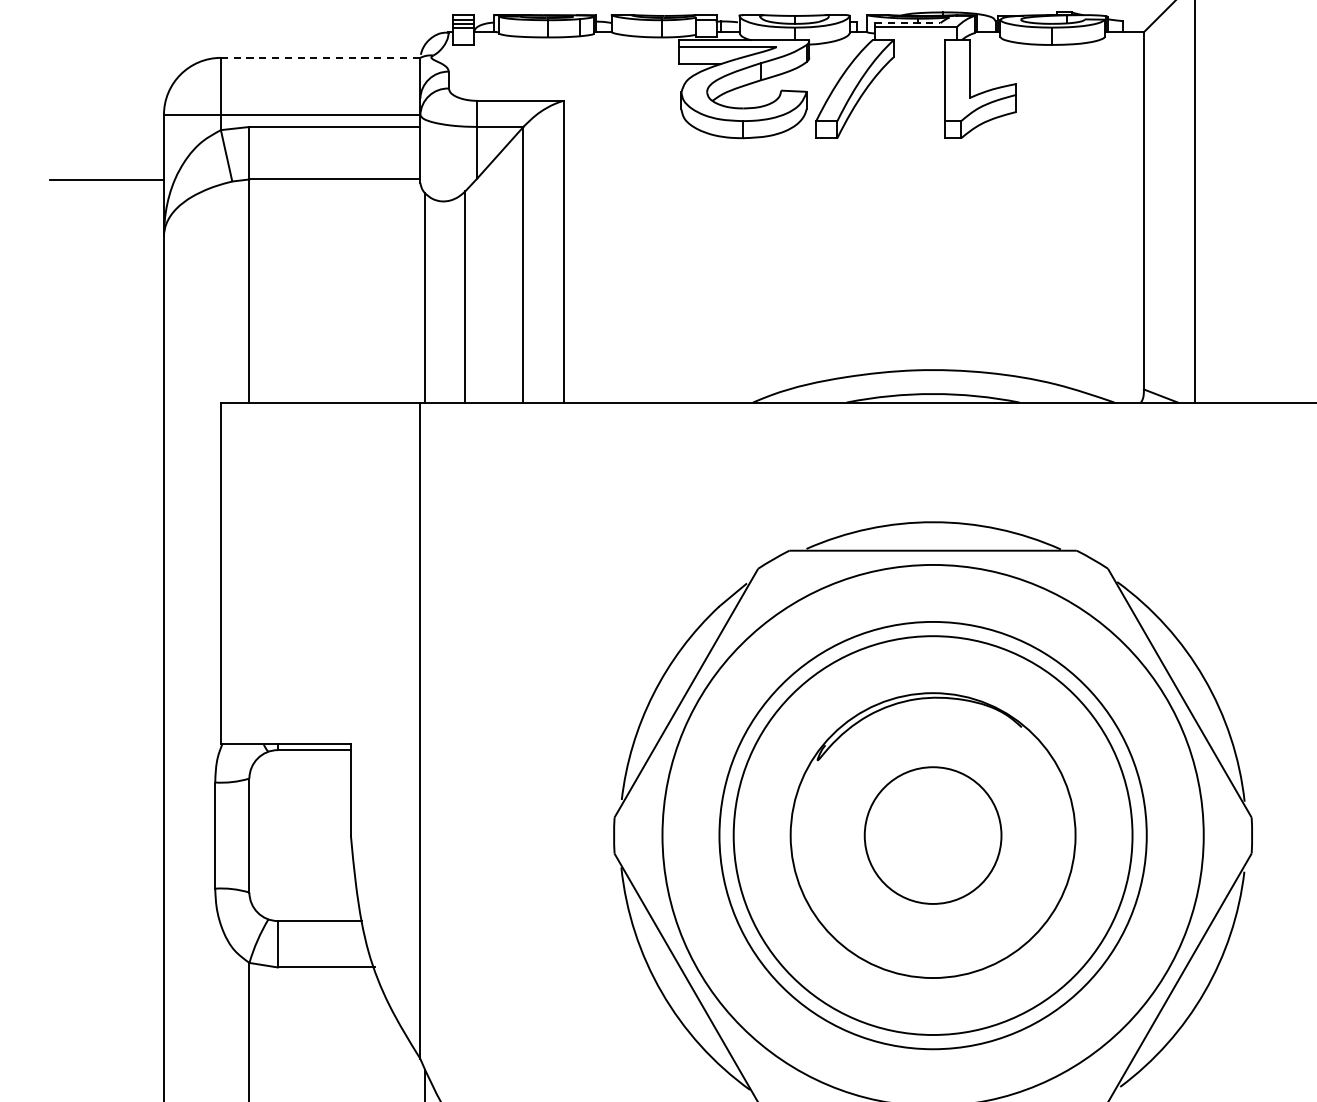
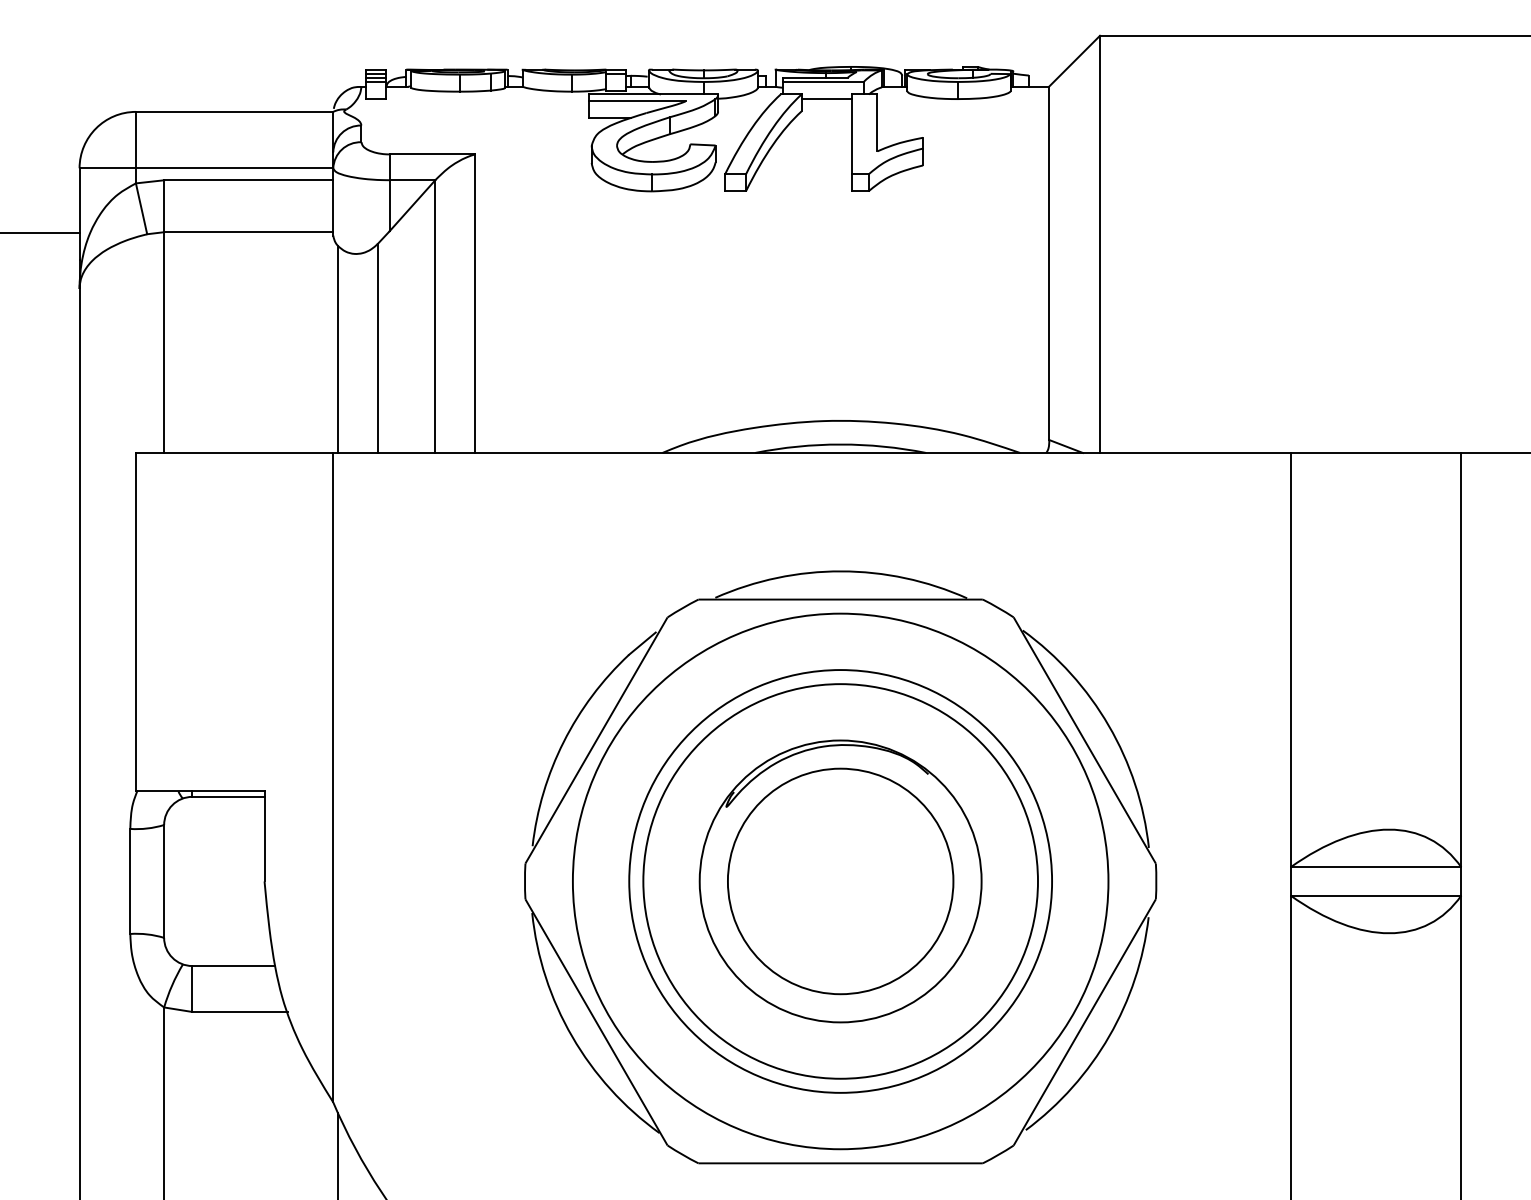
line: (908, 23) -> (816, 77), dashed -> solid
line: (918, 44) -> (826, 98), added
line: (320, 57) -> (234, 111), dashed -> solid
circle: (932, 835) -> (840, 881), size x1.67

